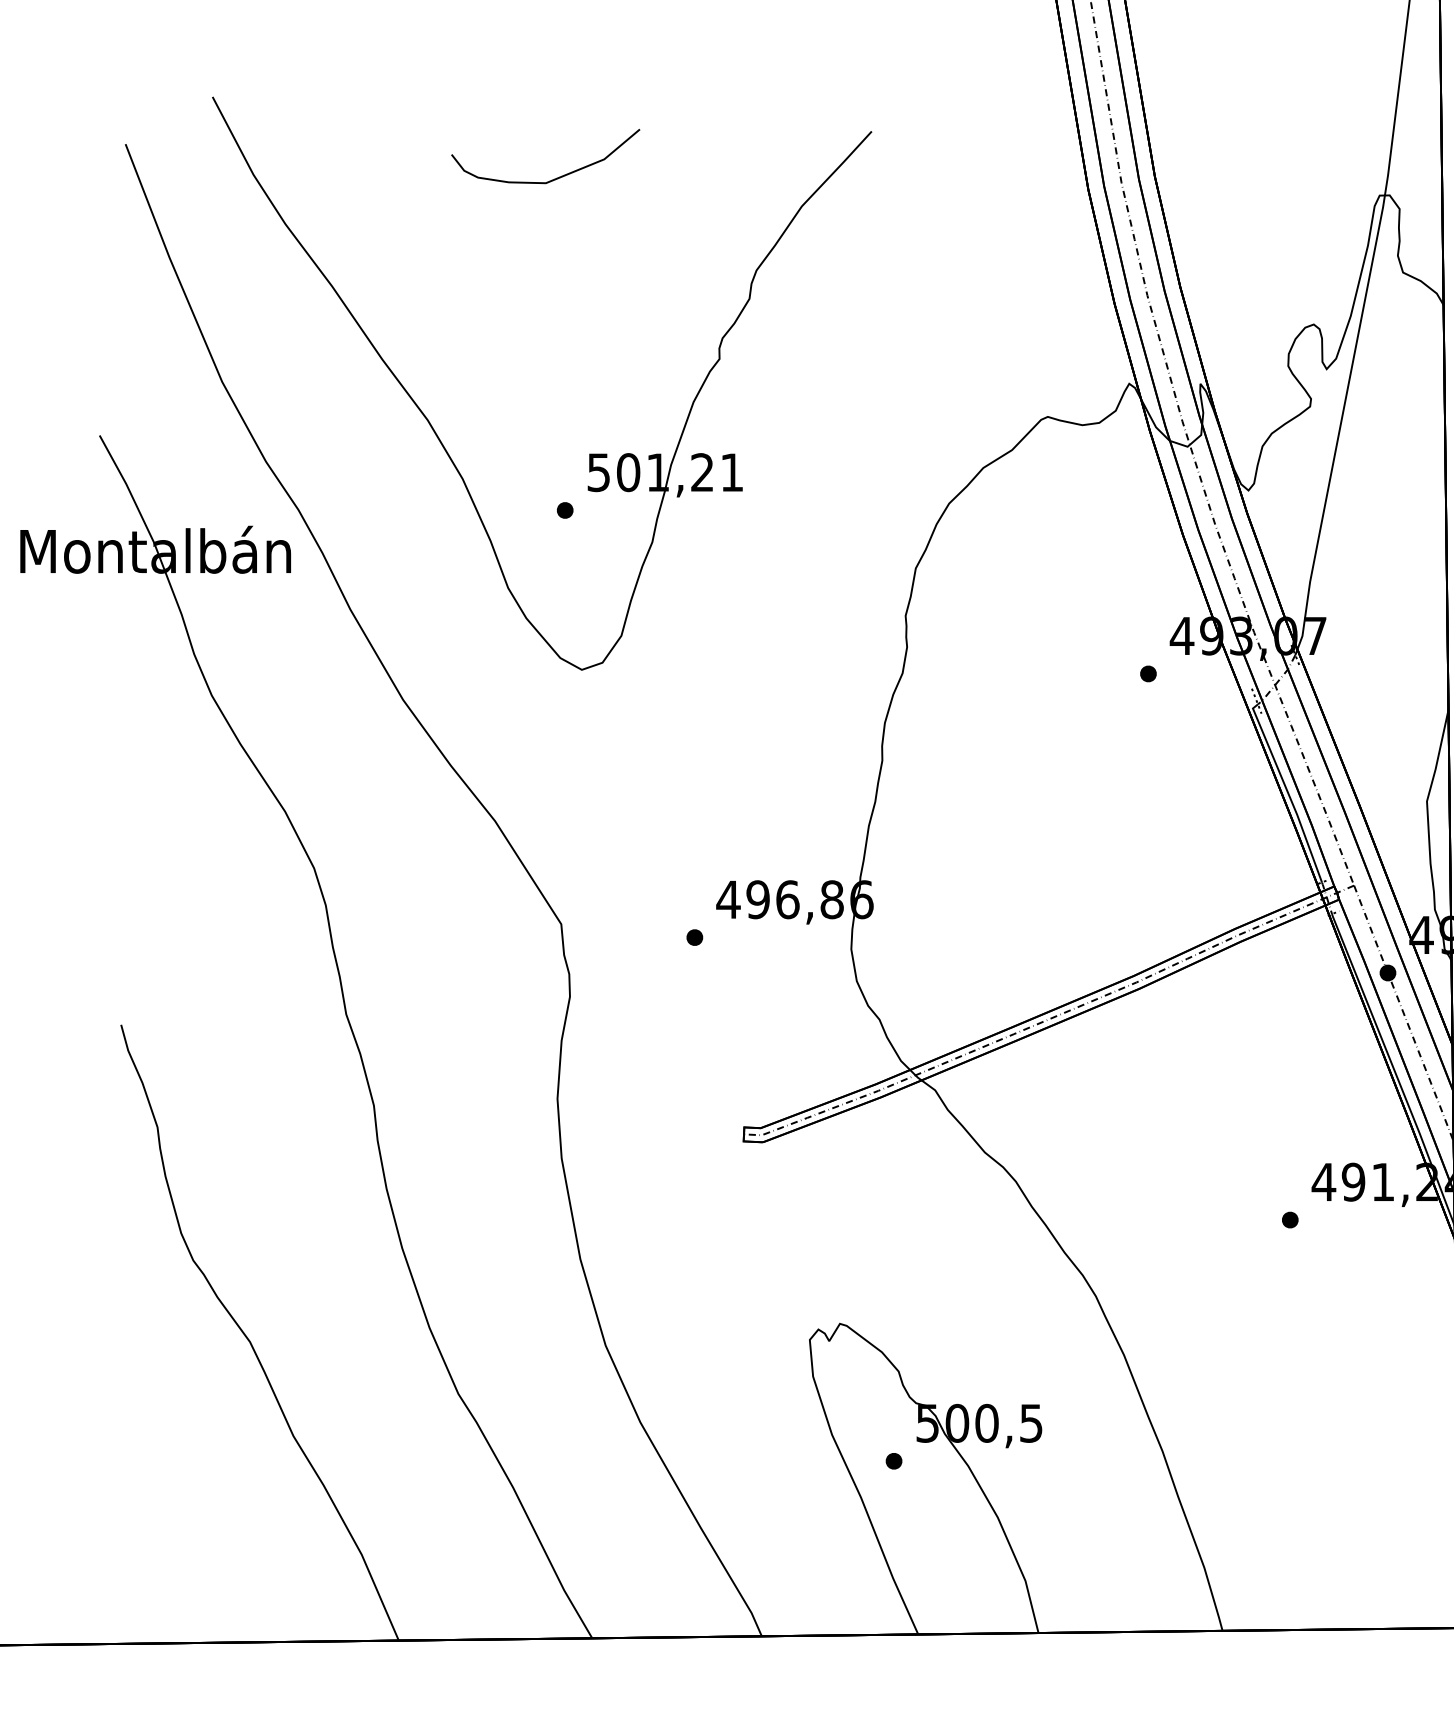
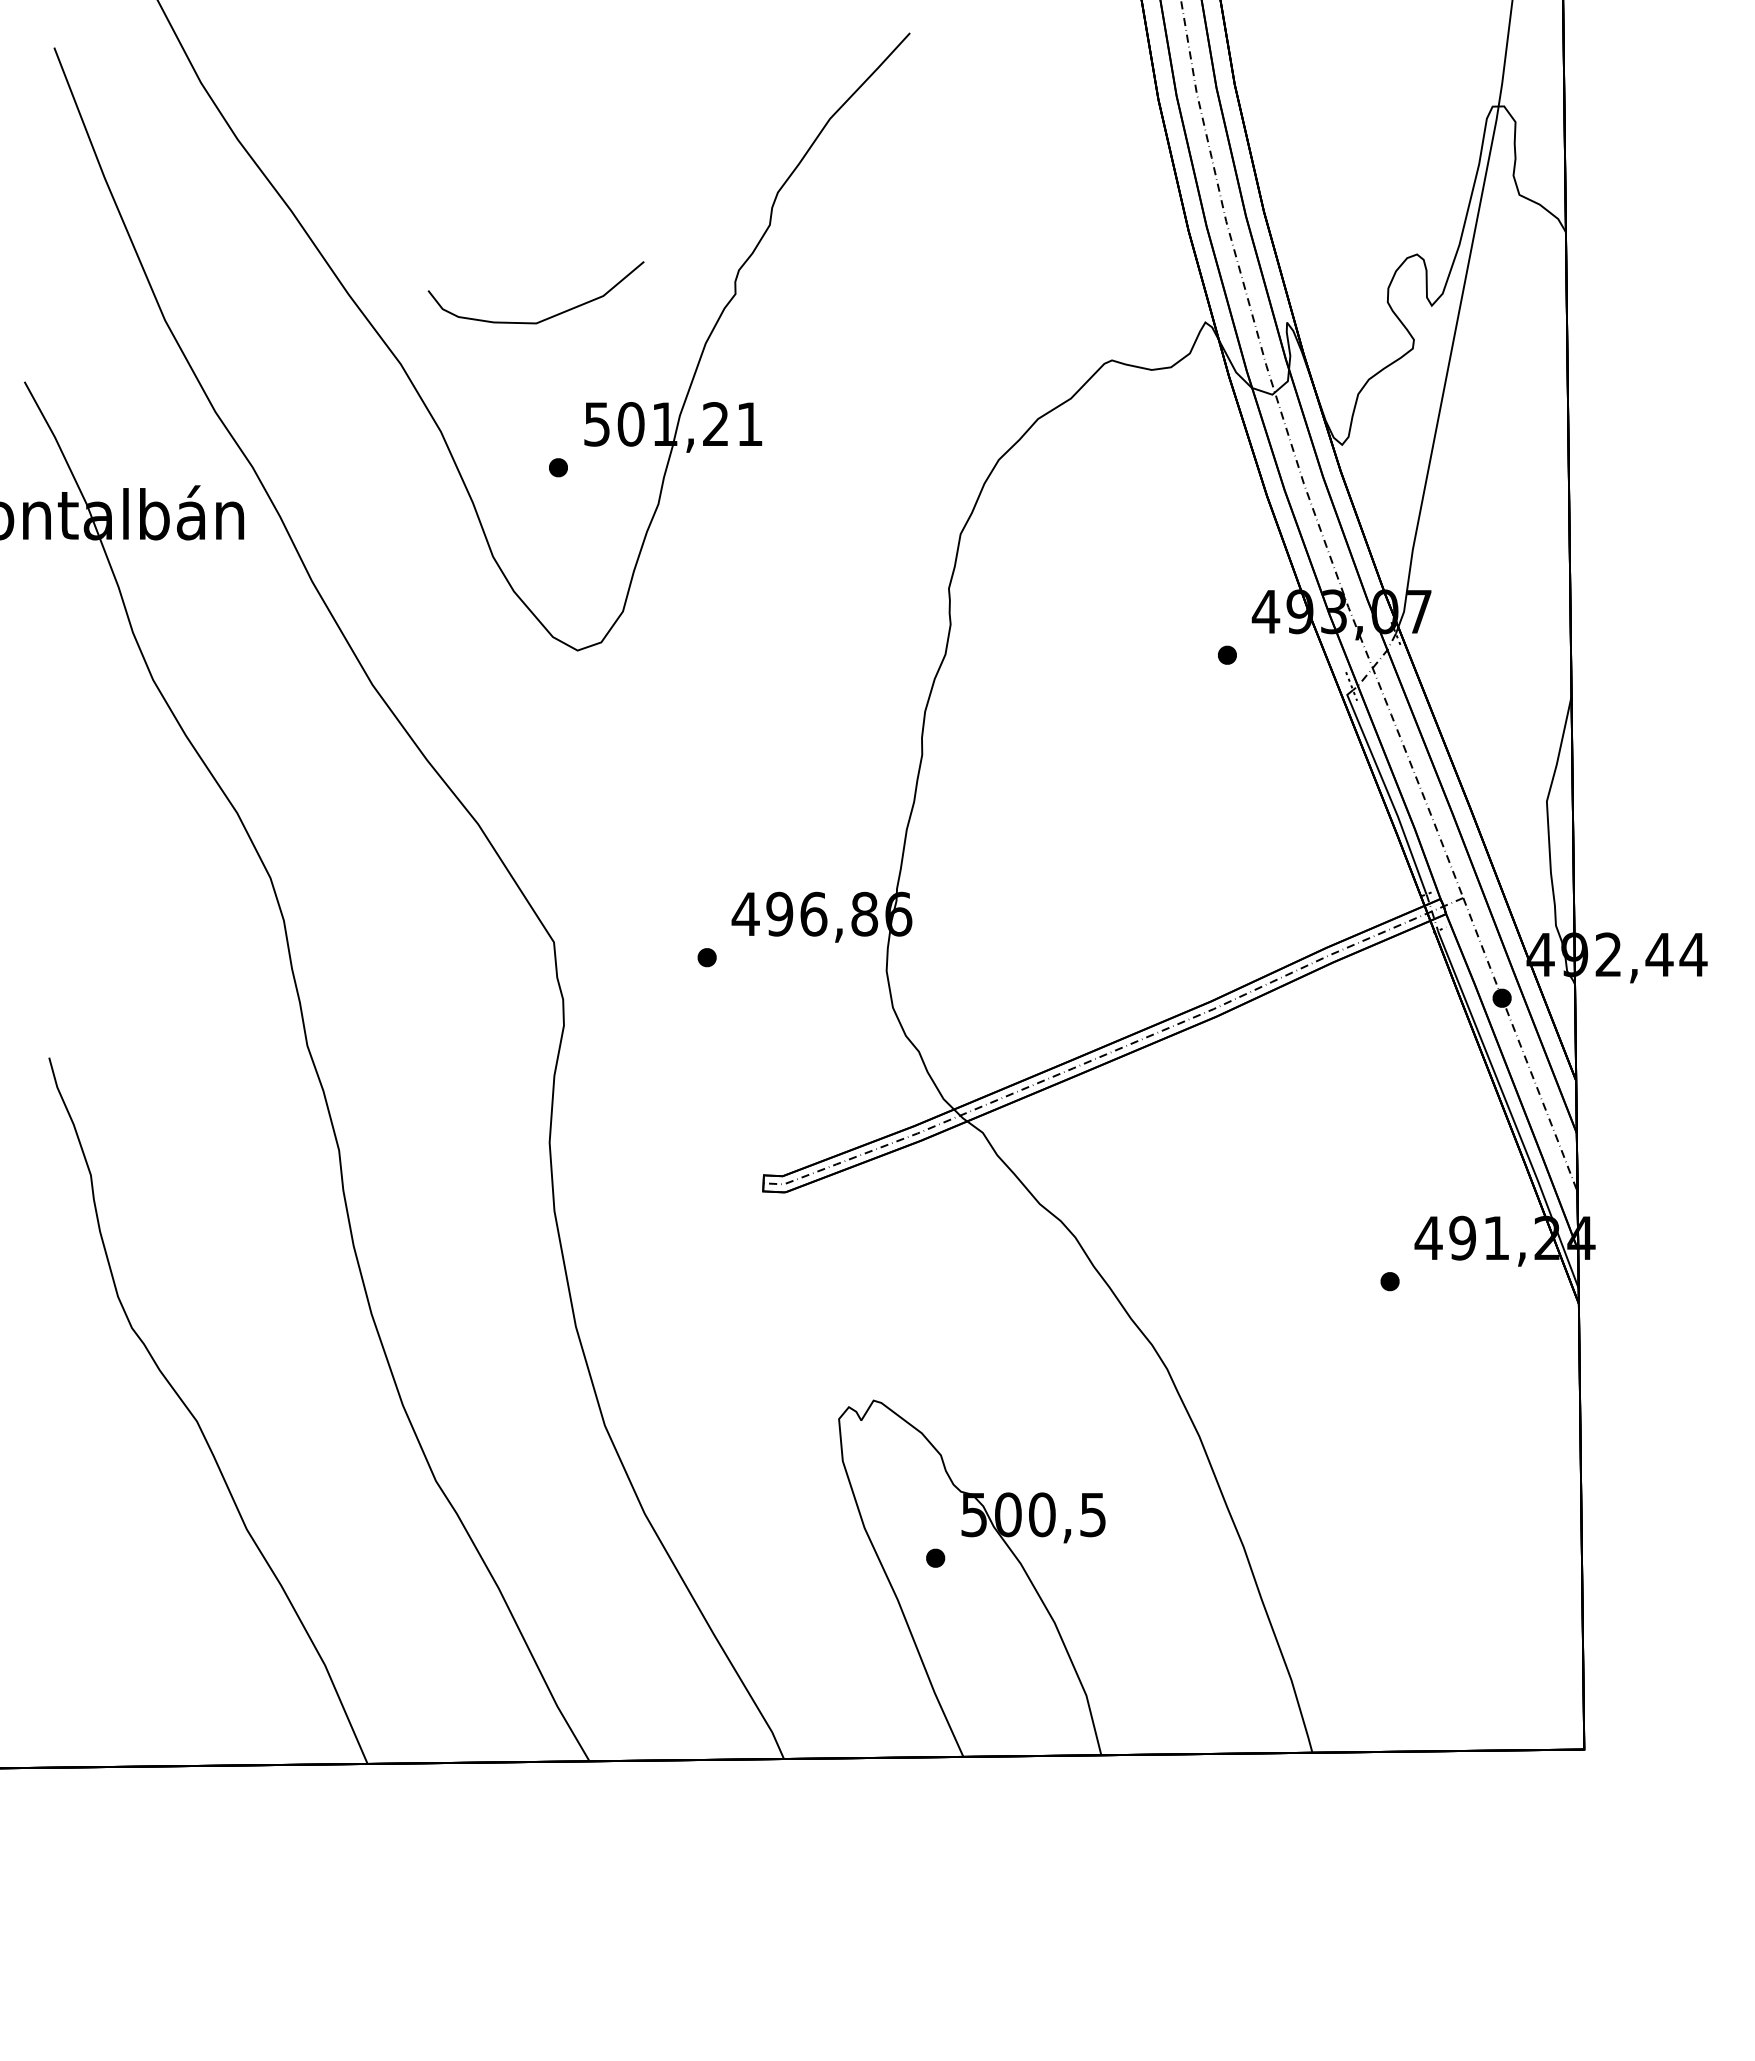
curve: (555, 178) -> (547, 317), moved

